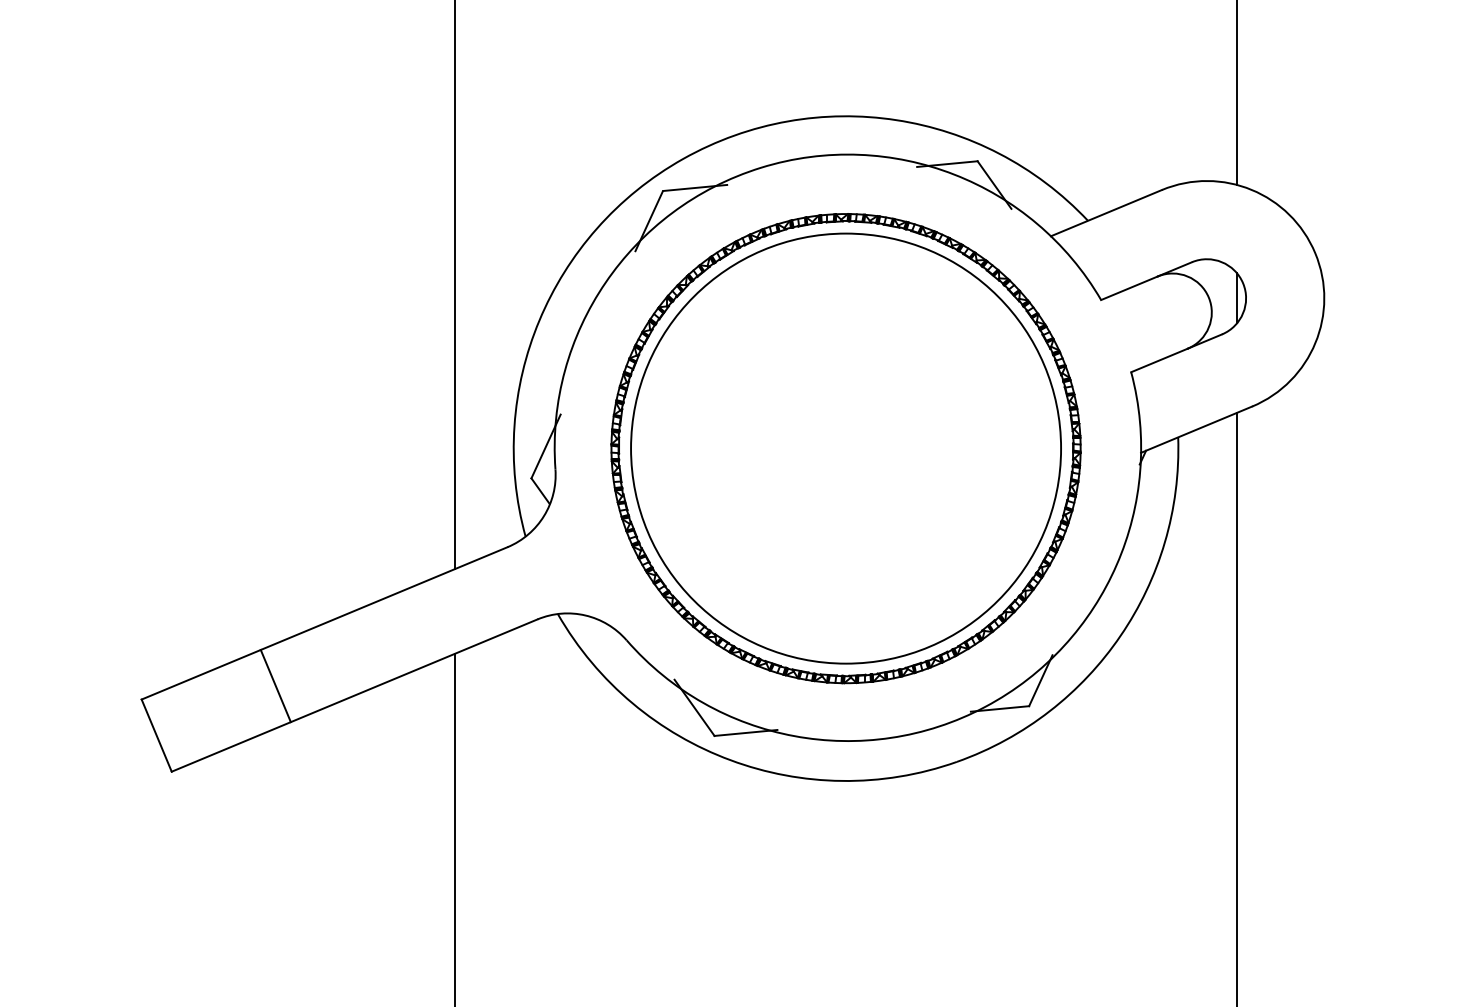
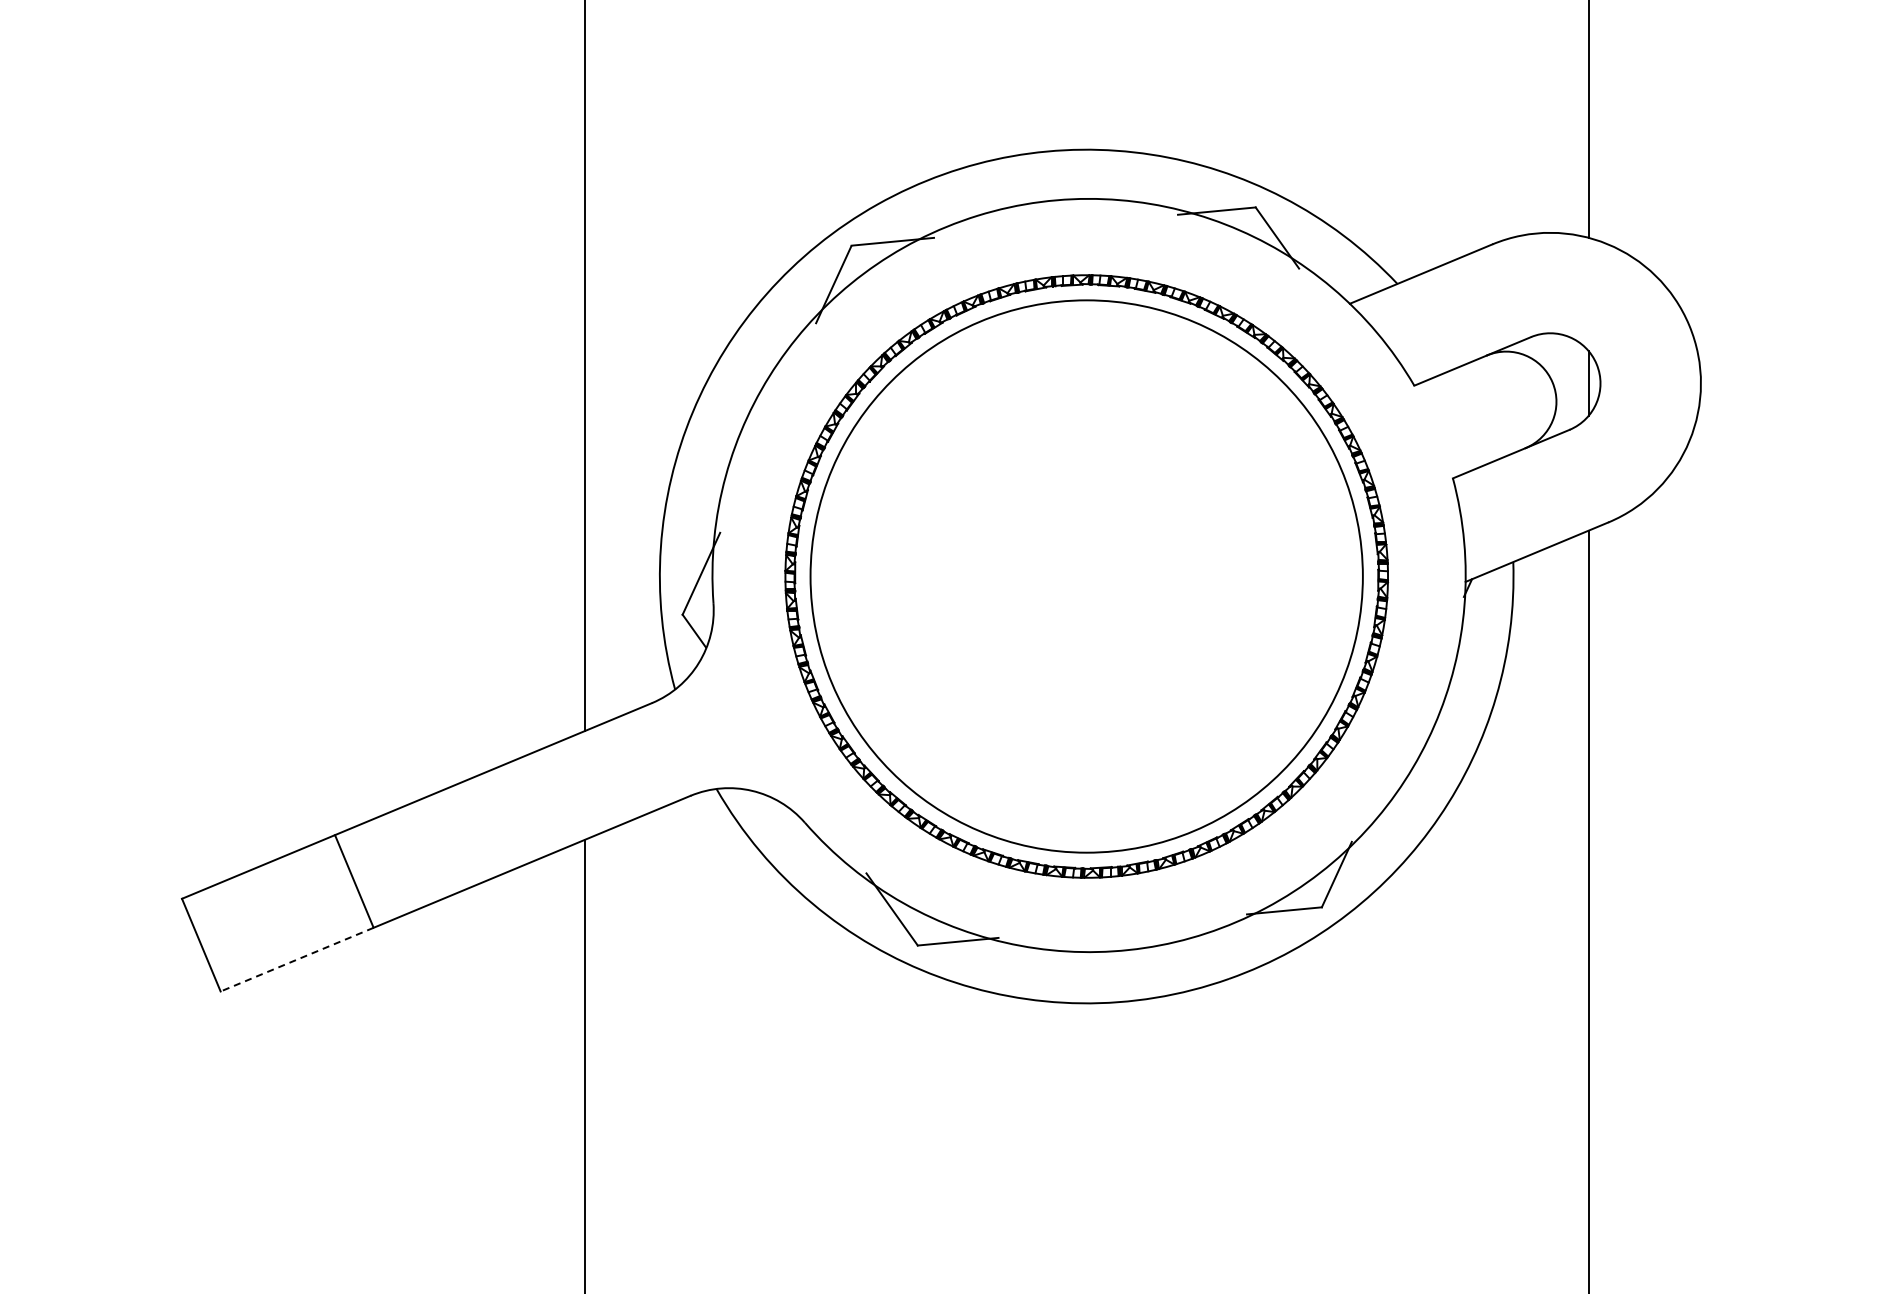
line: (231, 746) -> (297, 959), solid -> dashed

